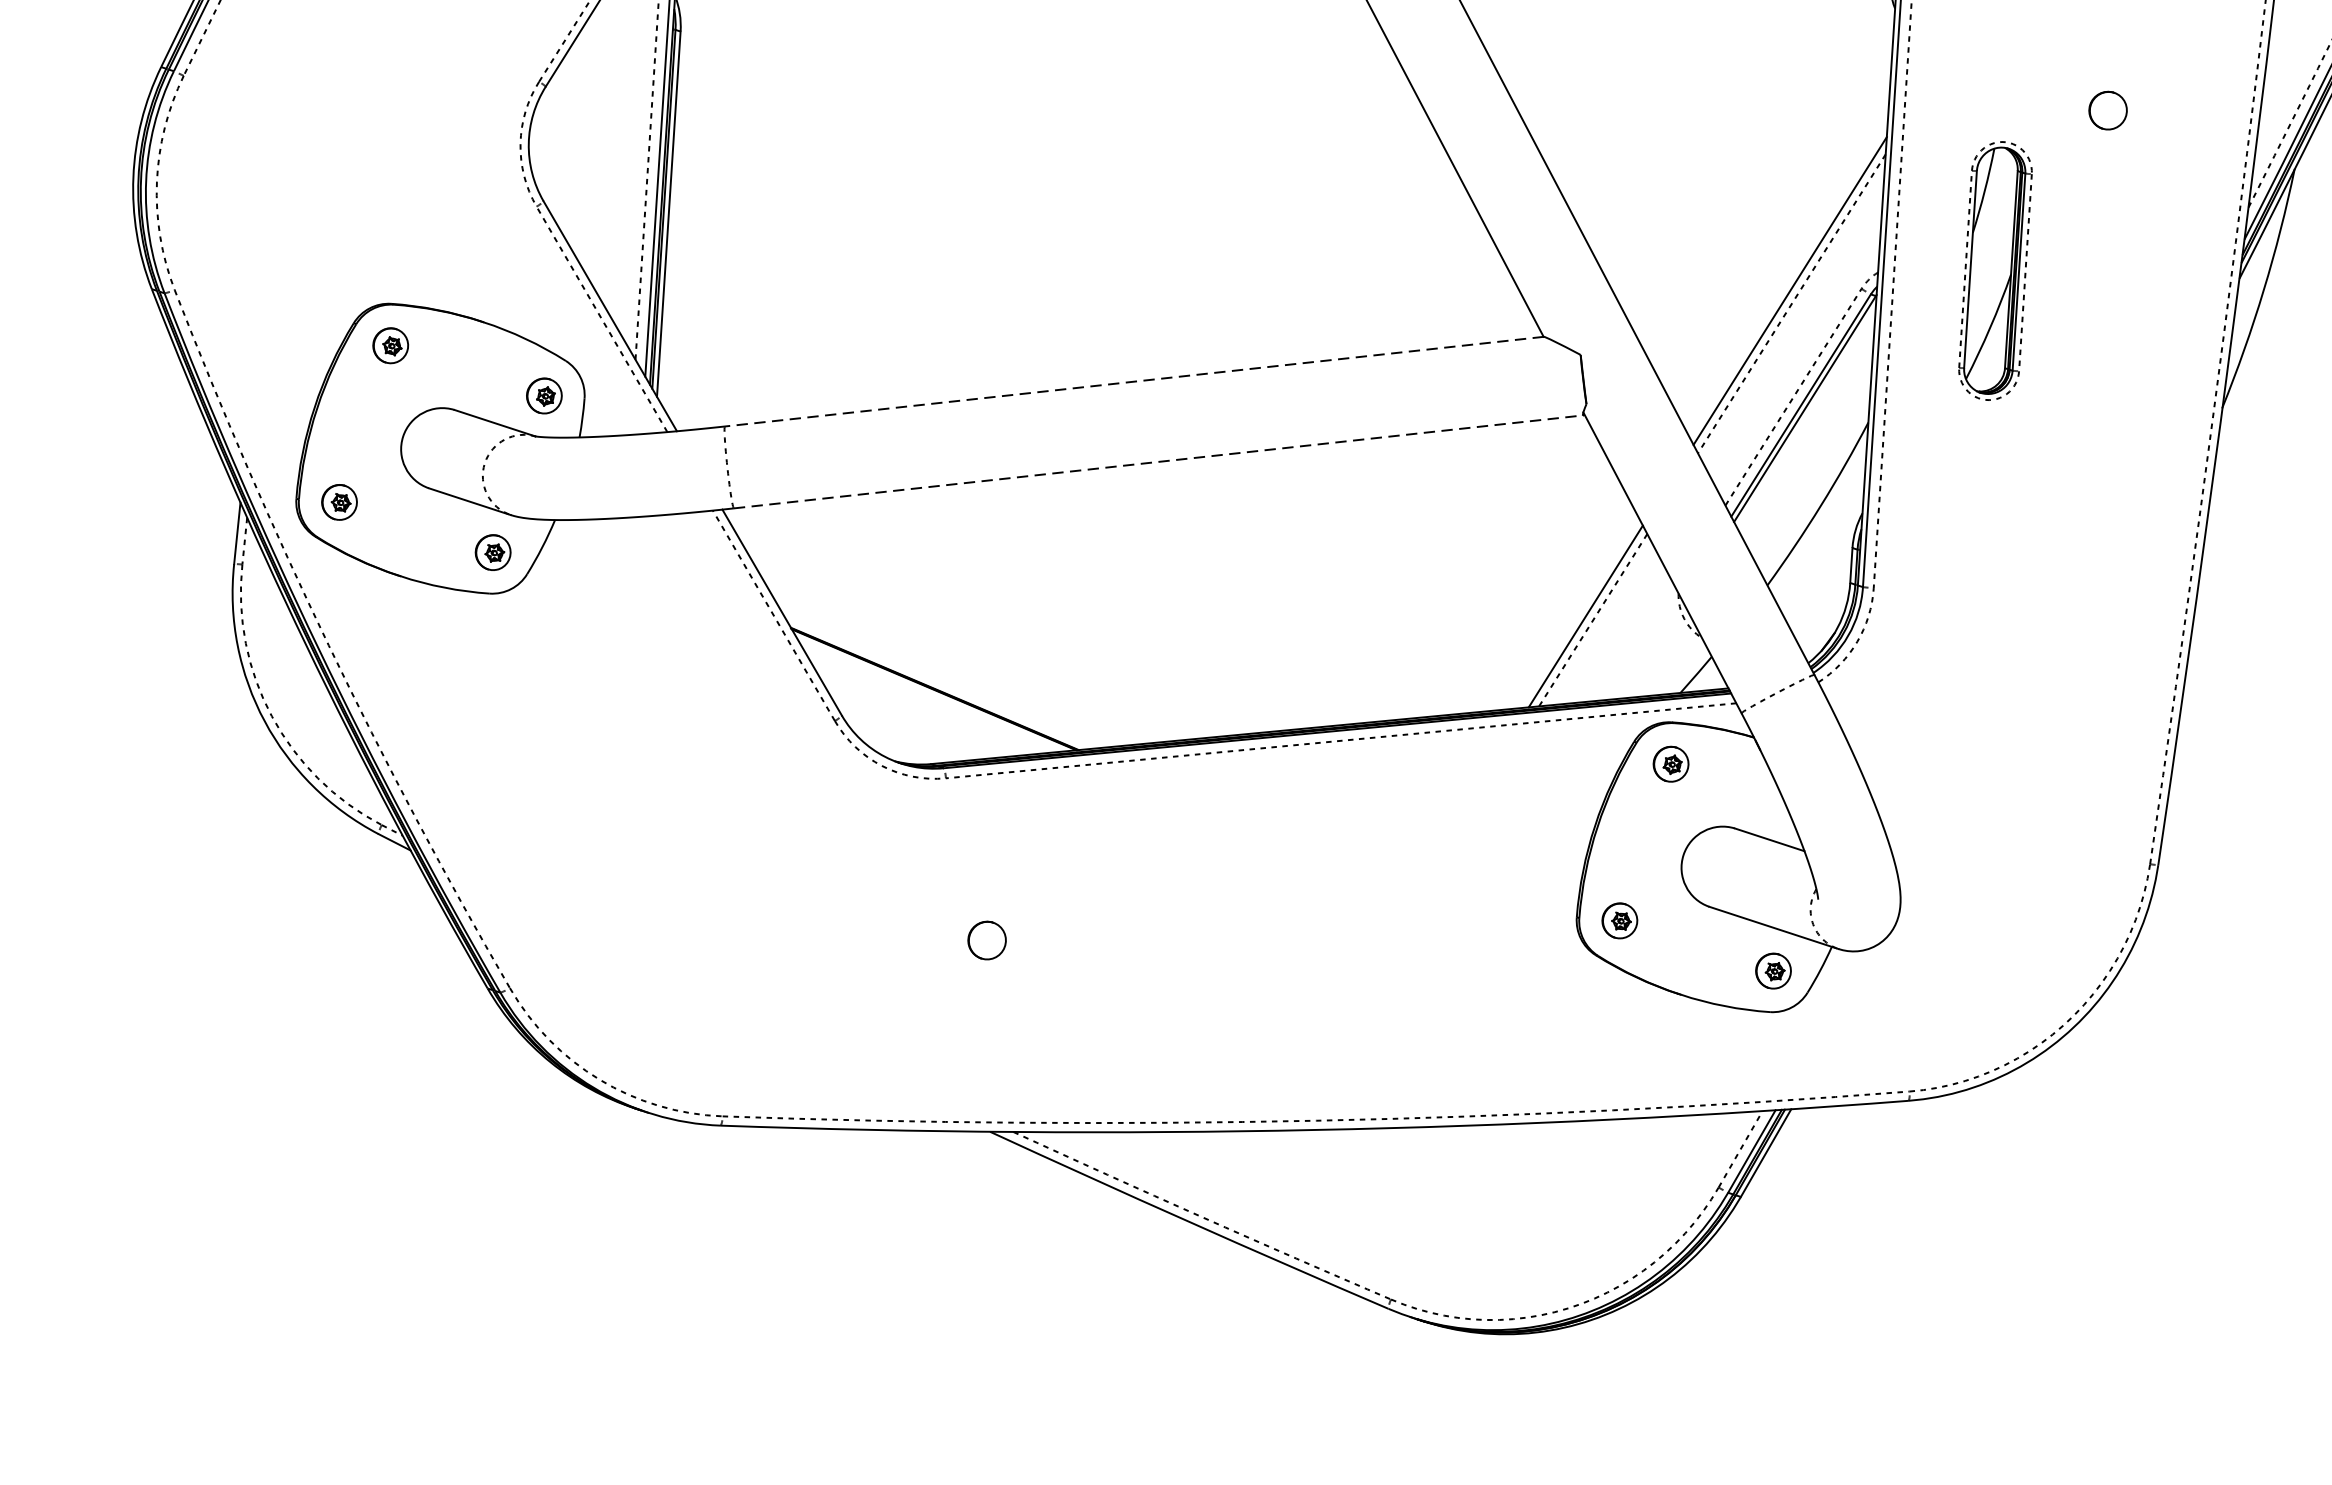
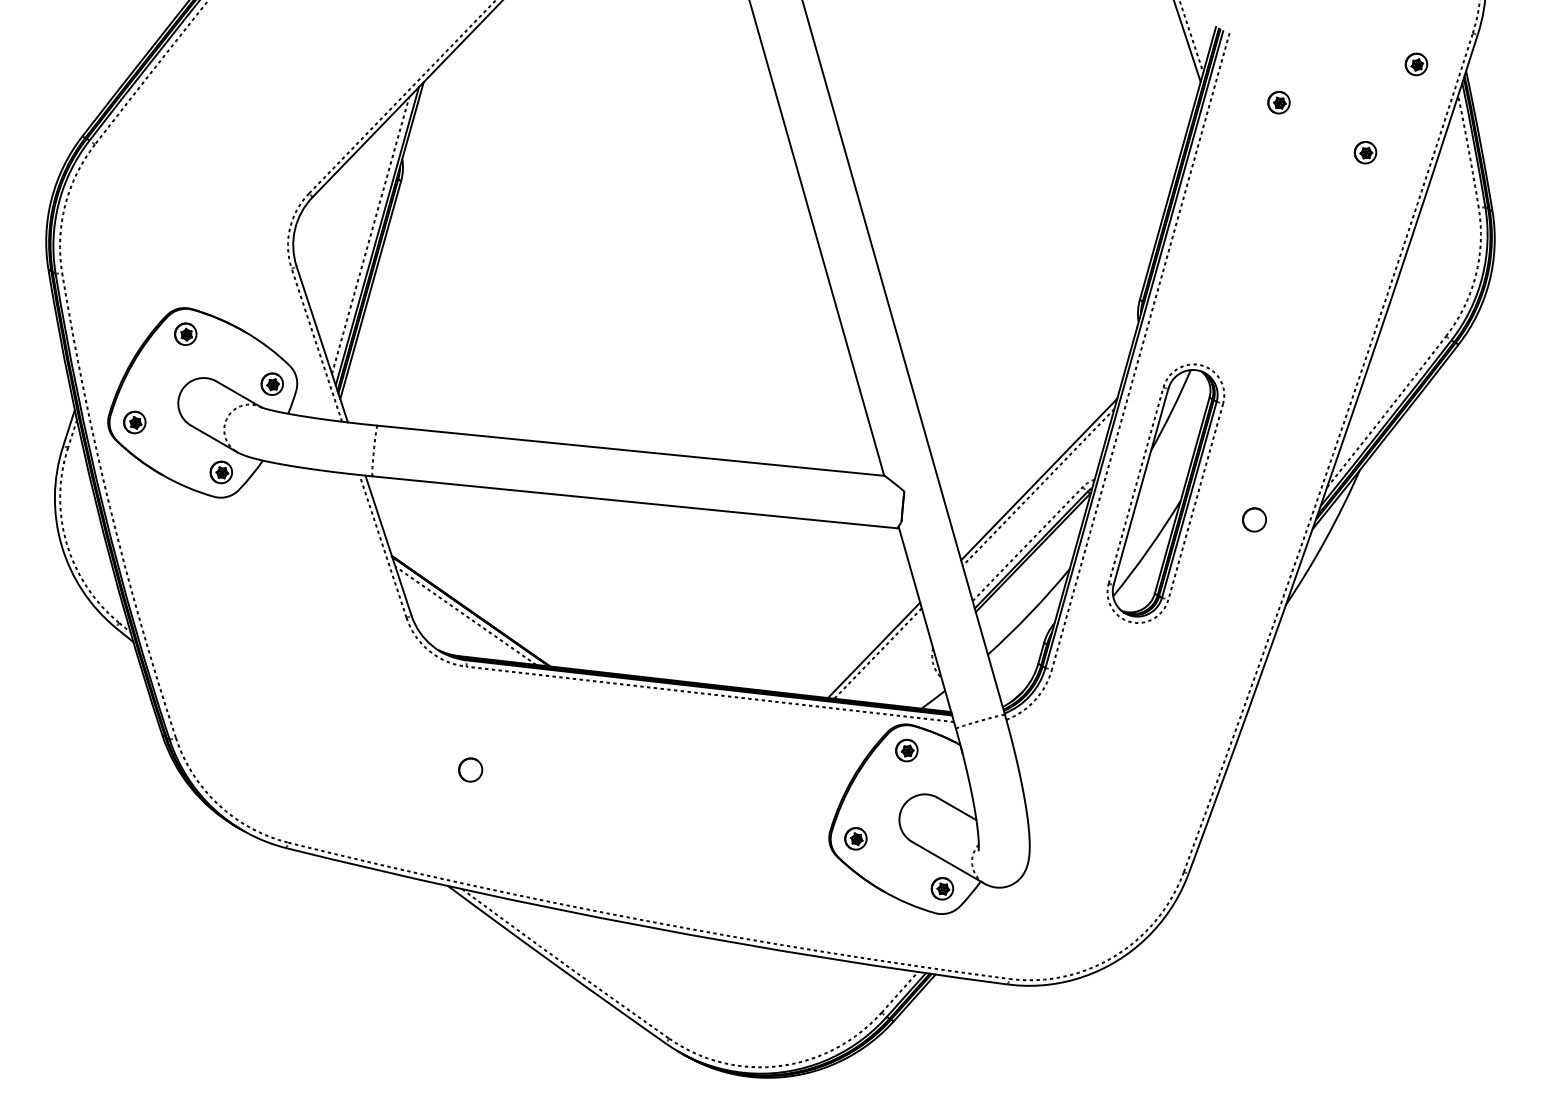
part: (2107, 109) -> (1254, 519), moved
part: (1994, 271) -> (1165, 493), size x1.67
line: (1133, 381) -> (630, 450), dashed -> solid
line: (1158, 462) -> (635, 502), dashed -> solid
line: (927, 697) -> (465, 615), added

